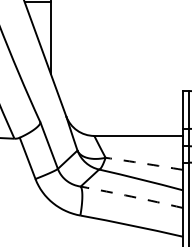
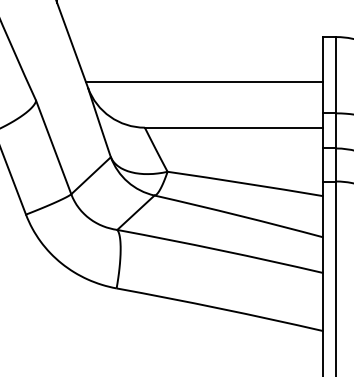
line: (123, 113) -> (203, 82), added
arc: (144, 163) -> (246, 183), dashed -> solid
arc: (131, 196) -> (219, 249), dashed -> solid

